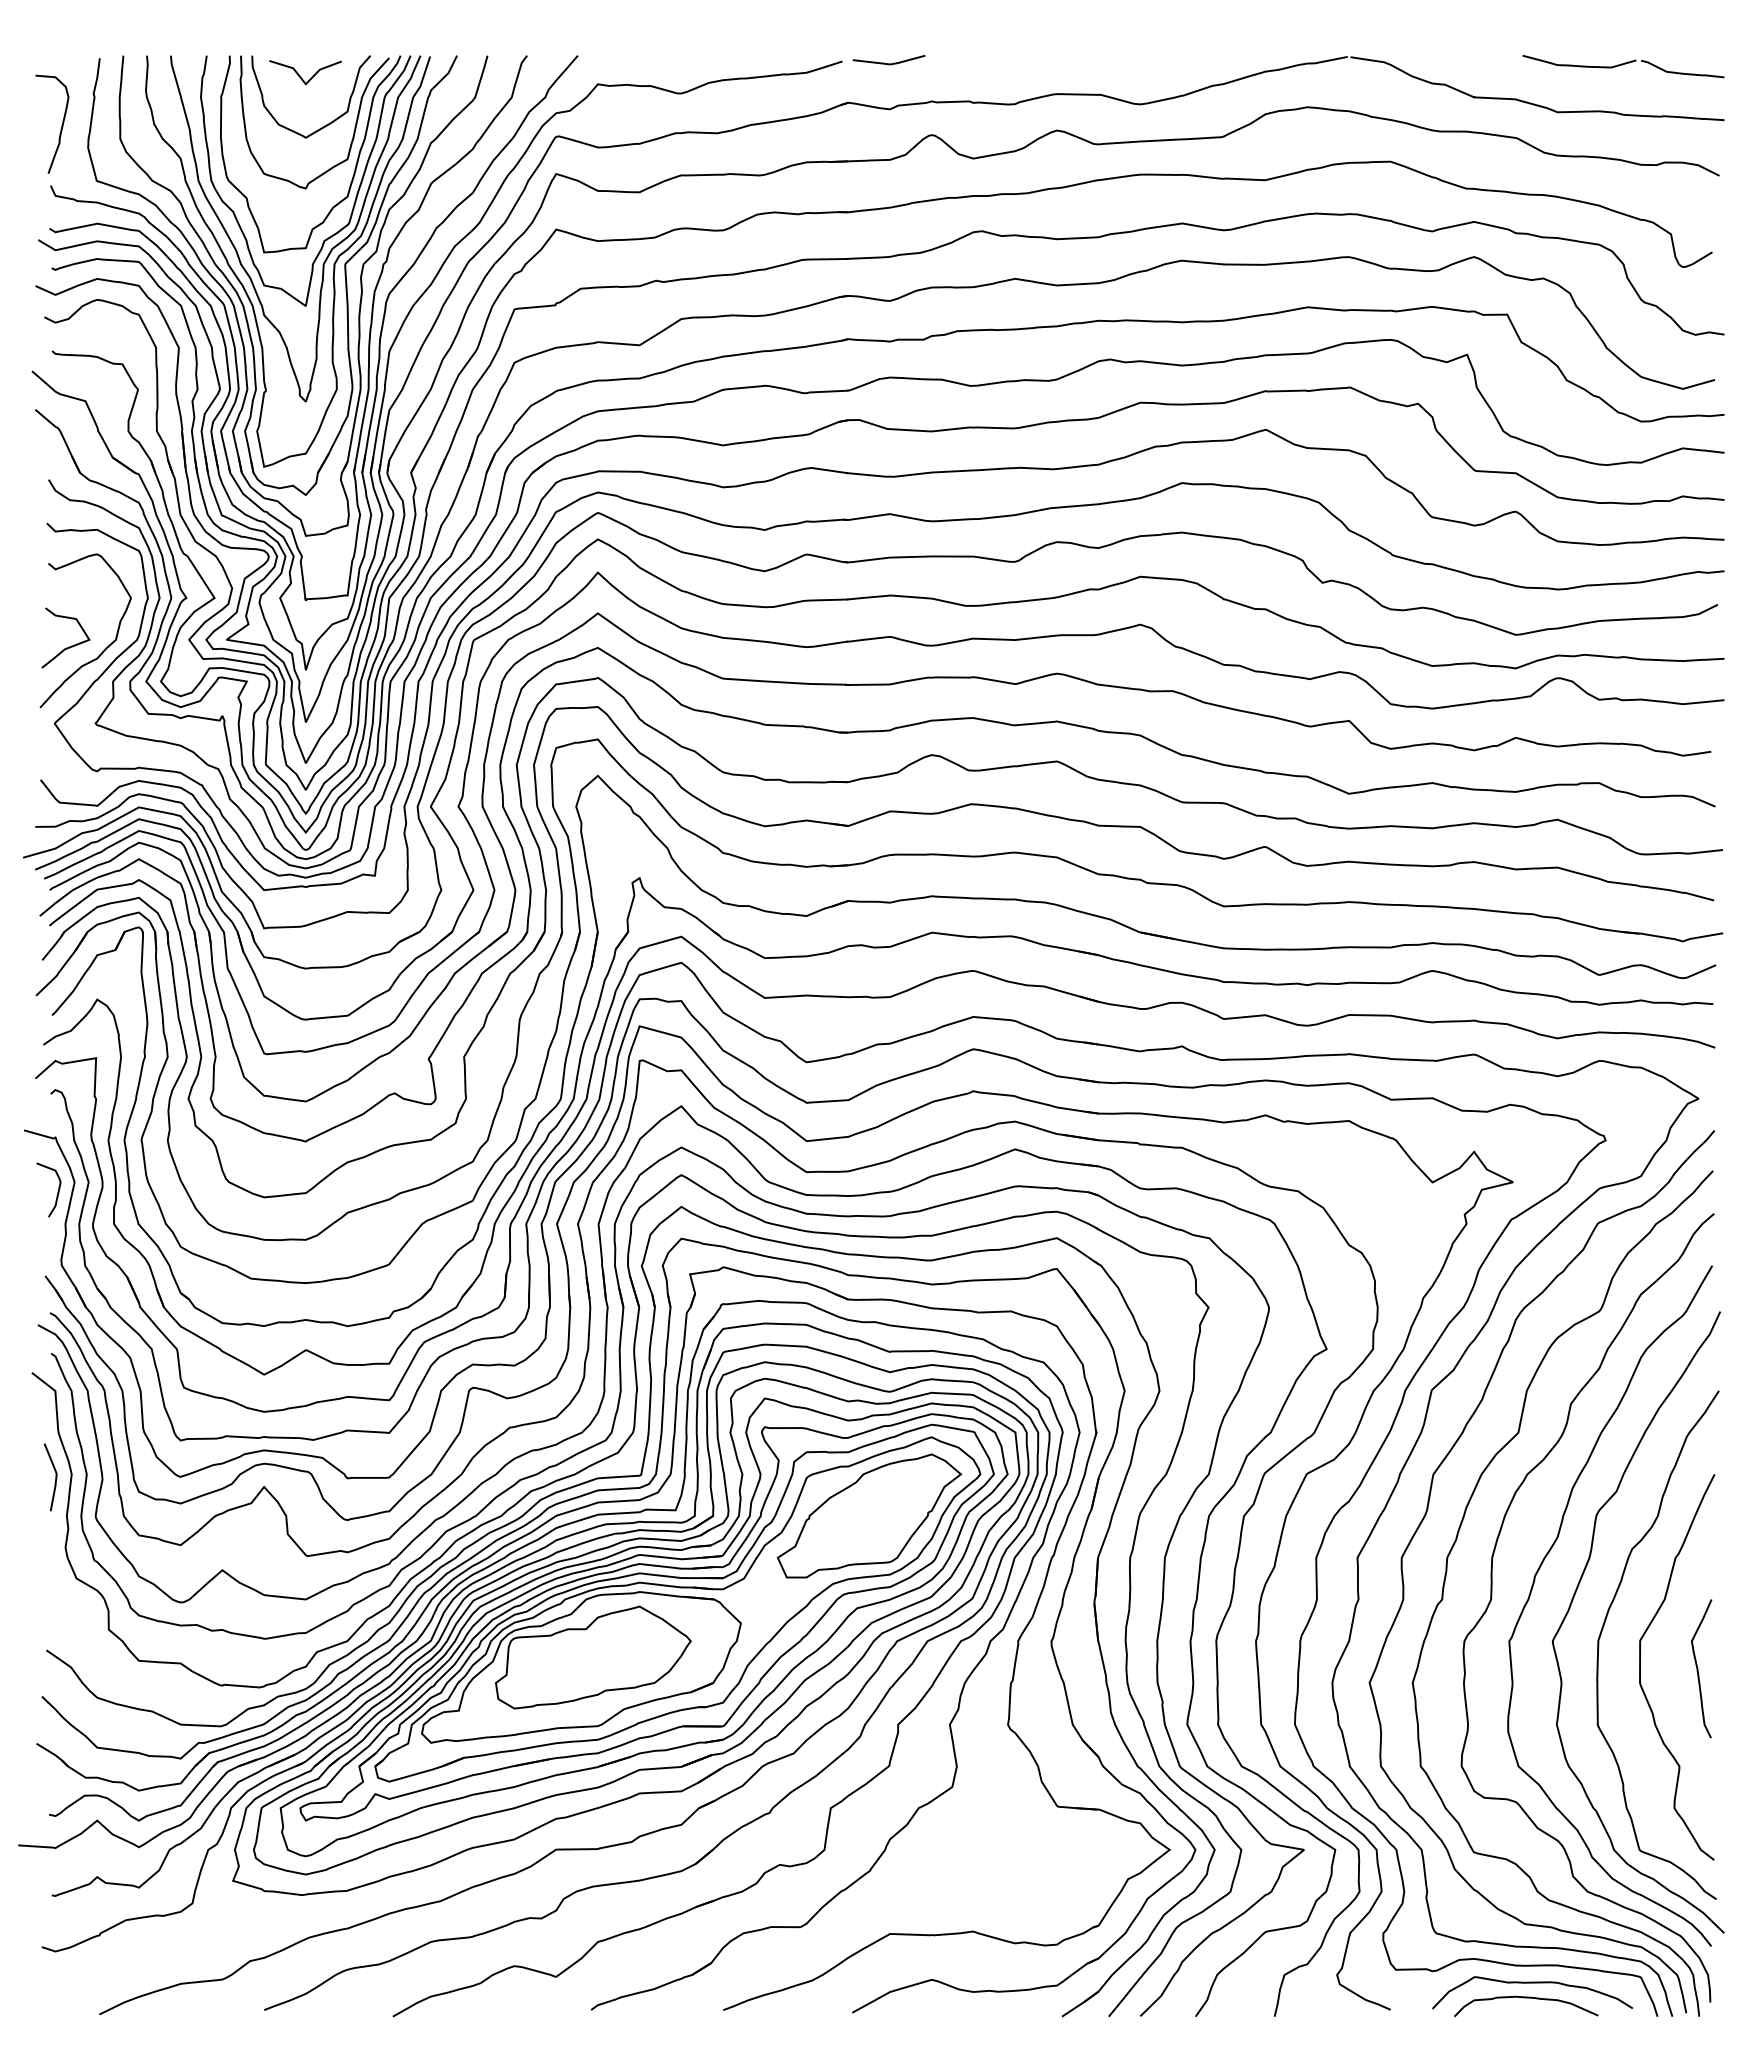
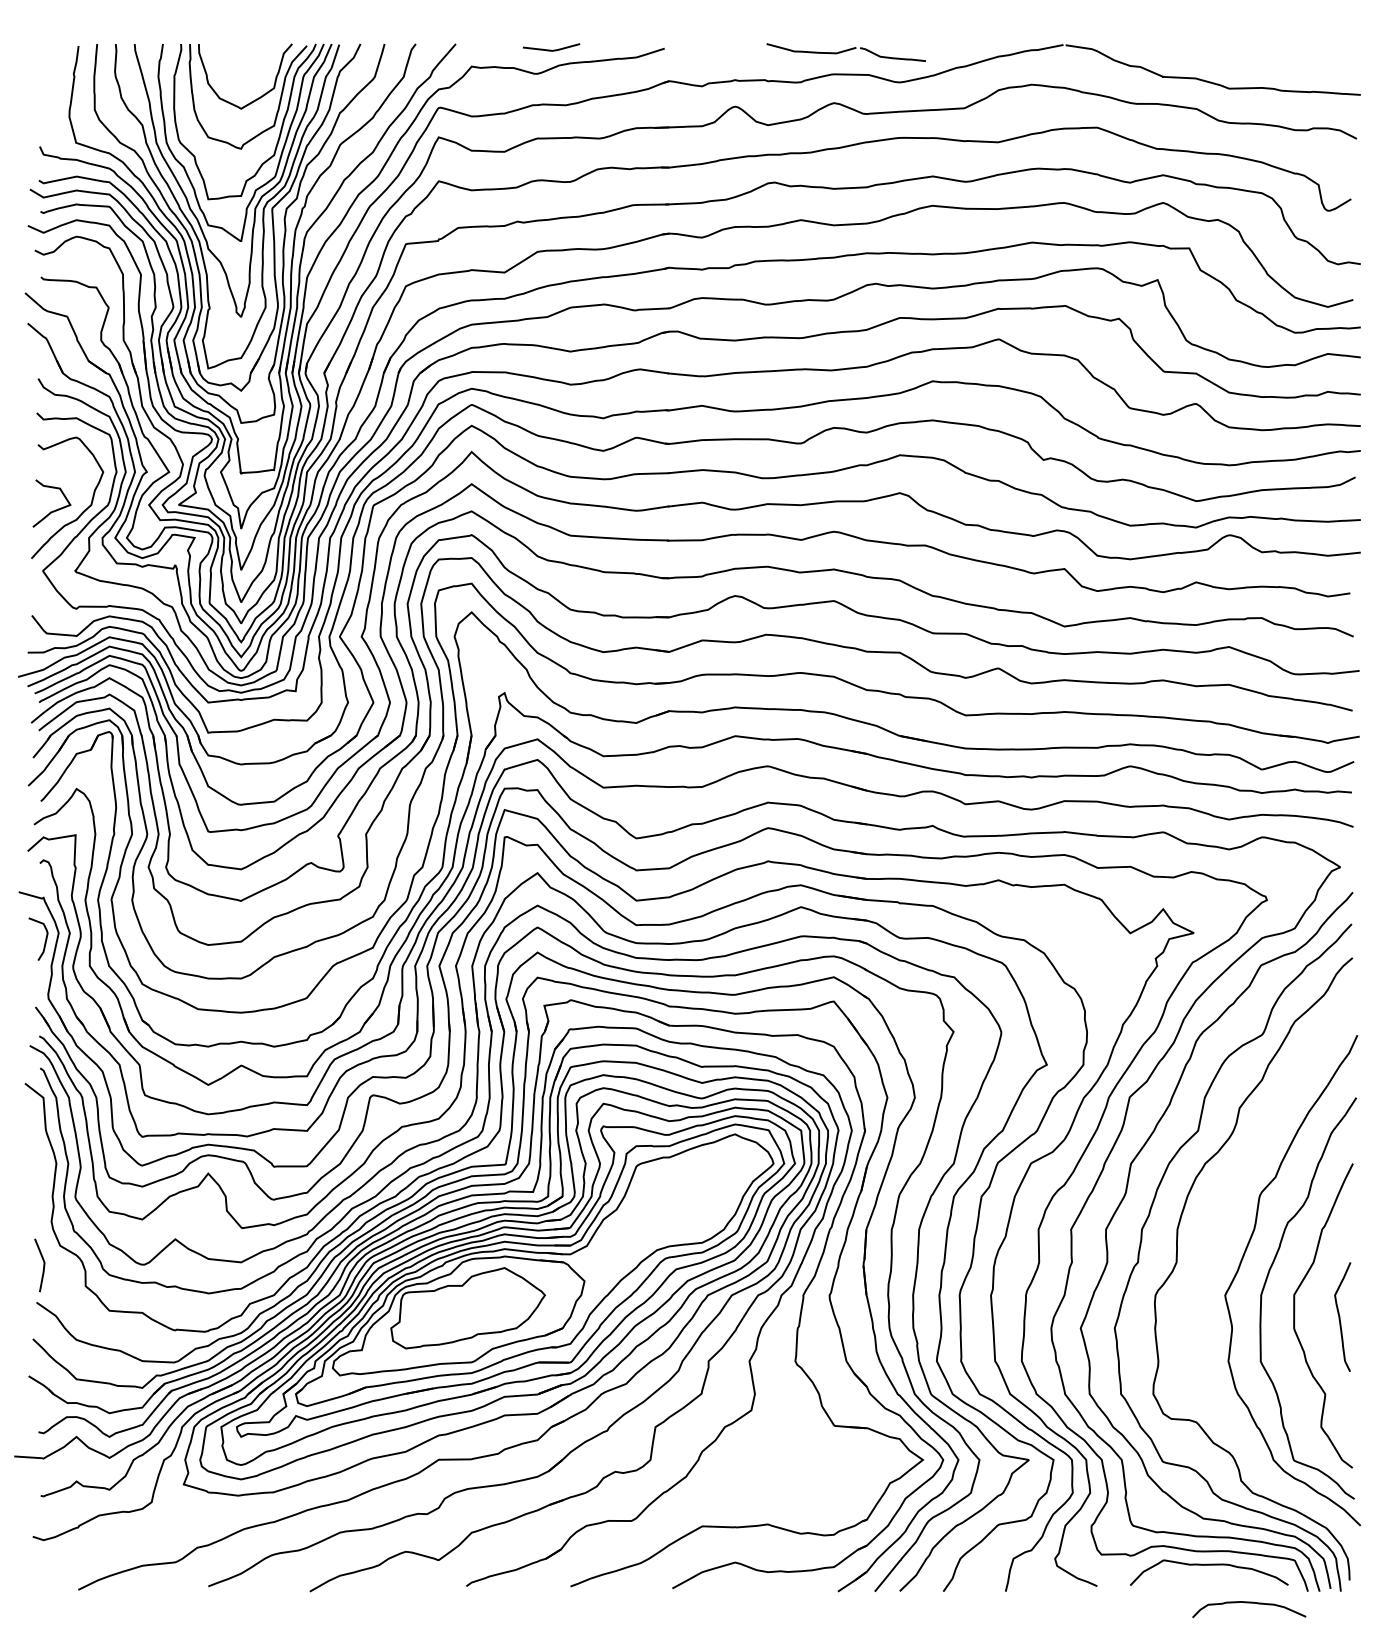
line: (888, 63) -> (551, 50), moved
part: (1623, 66) -> (846, 52), moved
line: (300, 75) -> (236, 59), removed
curve: (61, 124) -> (48, 98), removed
curve: (55, 1477) -> (43, 1265), moved
part: (869, 1515) -> (686, 1196), removed
curve: (1534, 1584) -> (1210, 1250), removed
curve: (1526, 1998) -> (1249, 1603), moved

